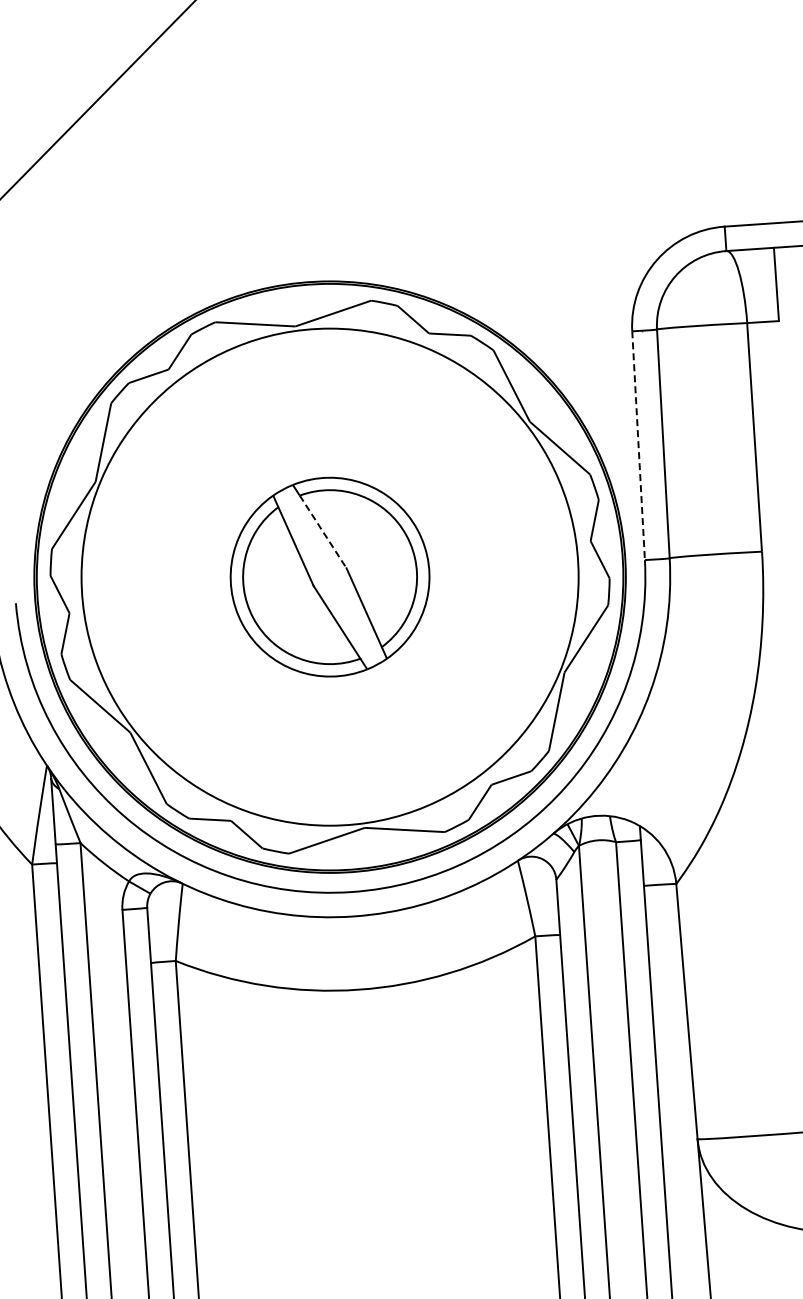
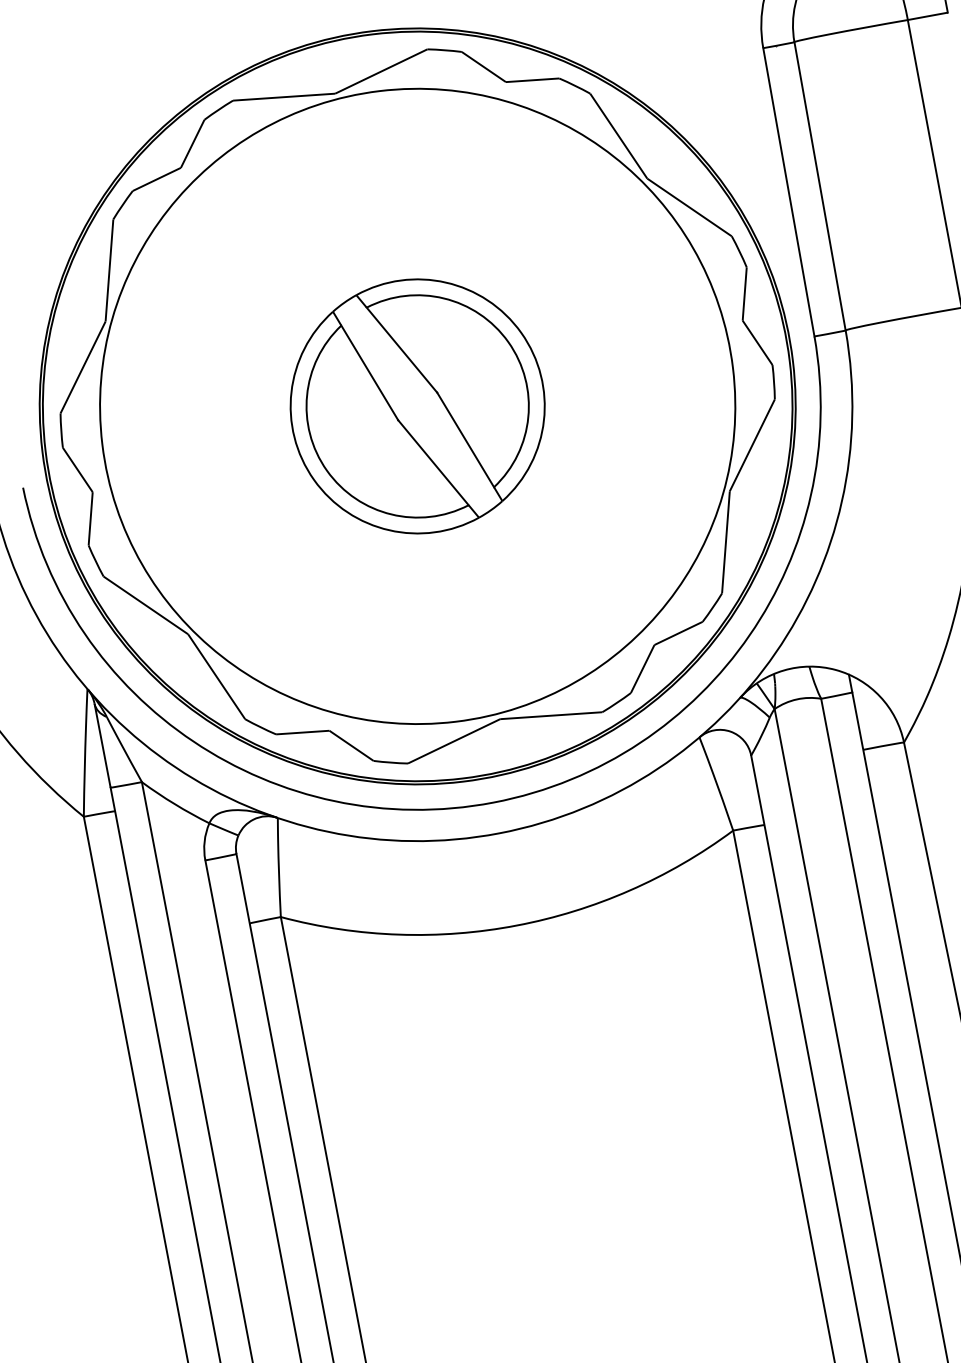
line: (638, 445) -> (788, 192), dashed -> solid
line: (323, 532) -> (402, 350), dashed -> solid

